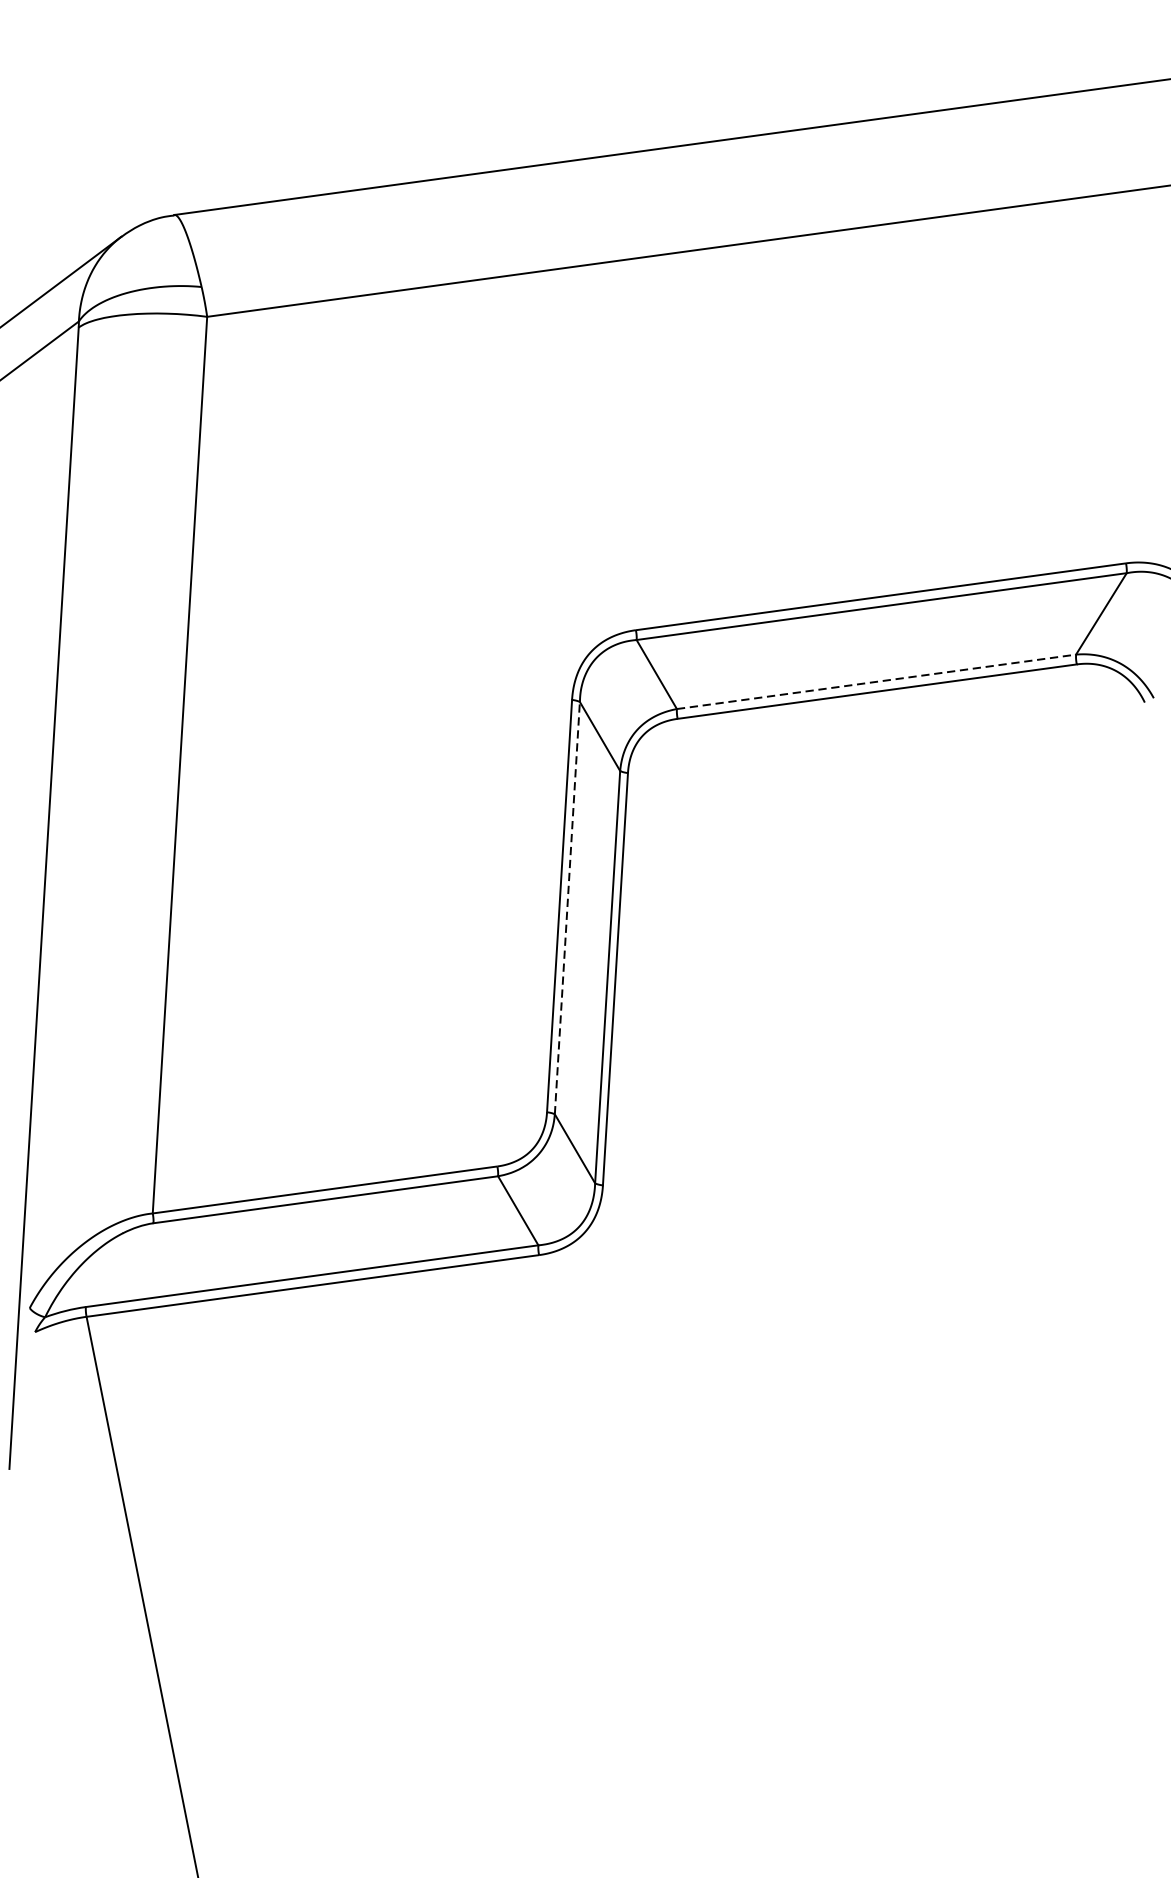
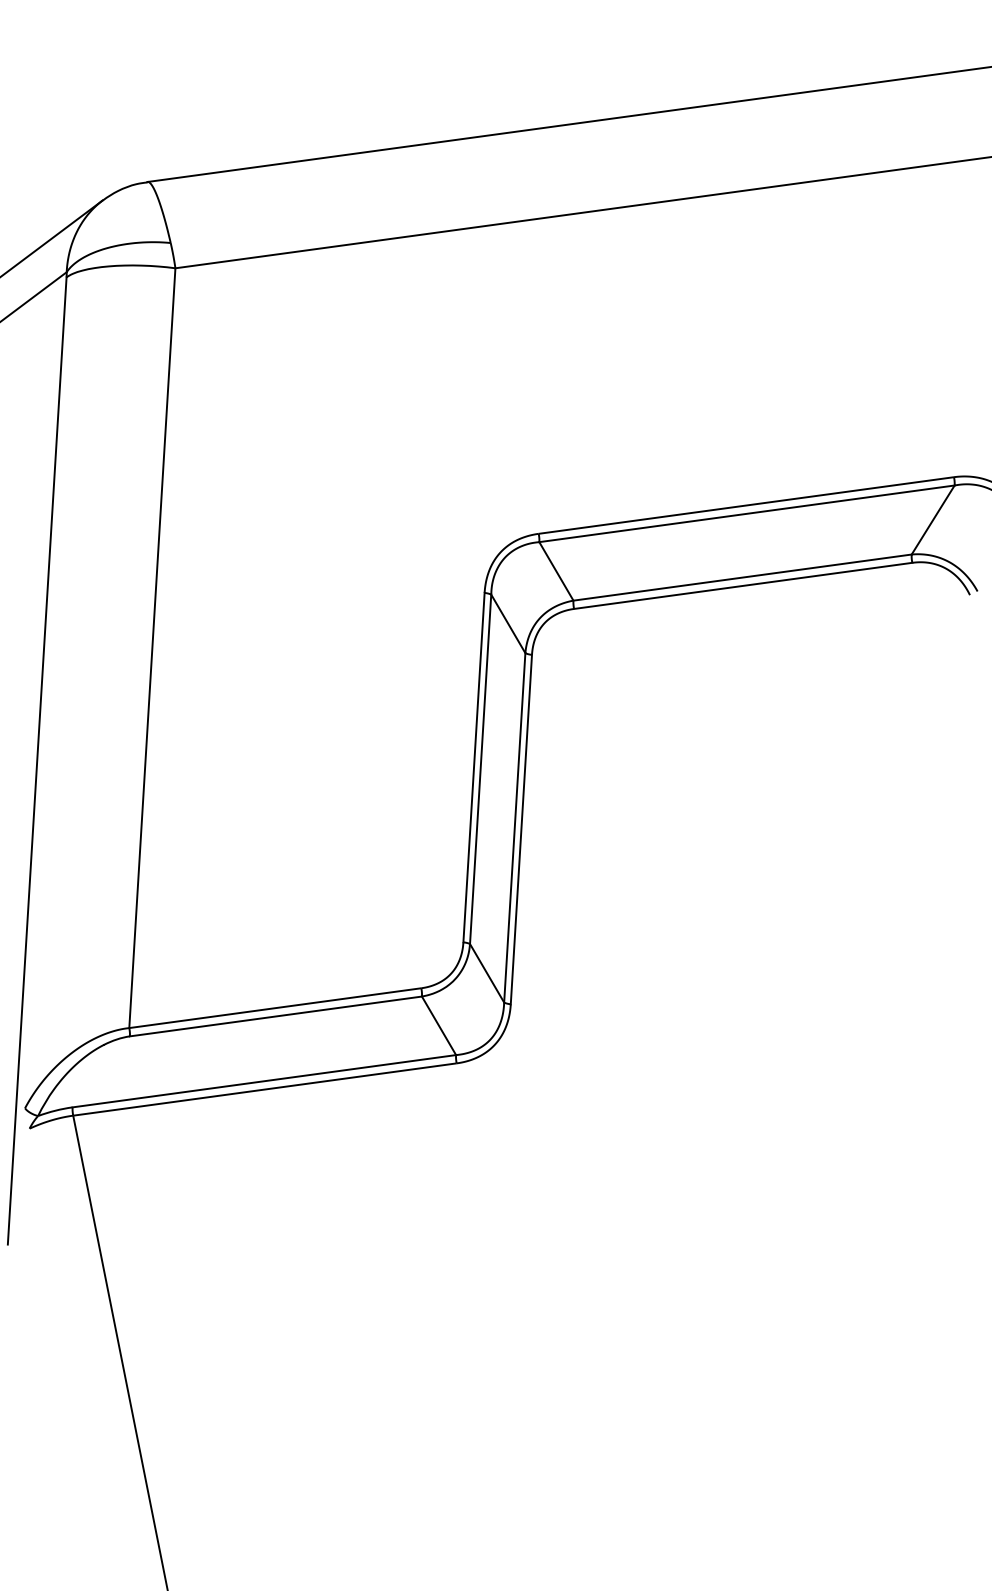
line: (876, 681) -> (742, 577), dashed -> solid
line: (567, 907) -> (480, 768), dashed -> solid

